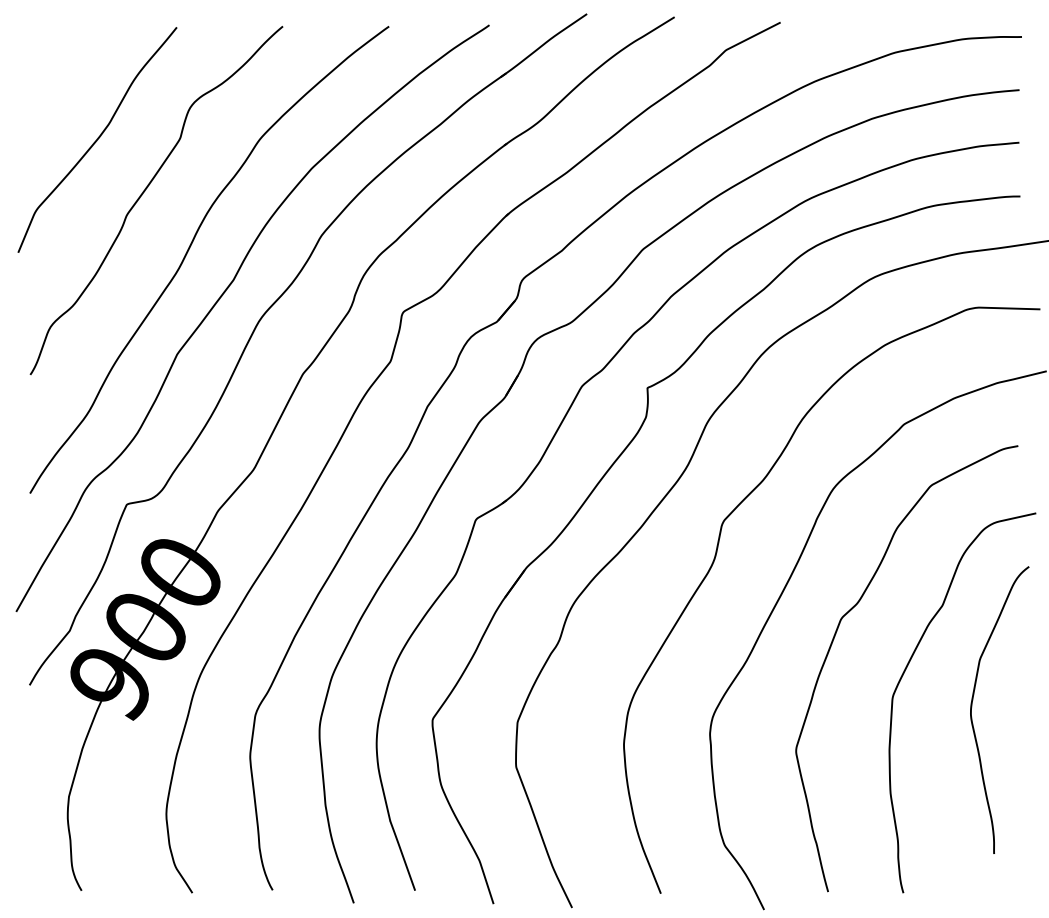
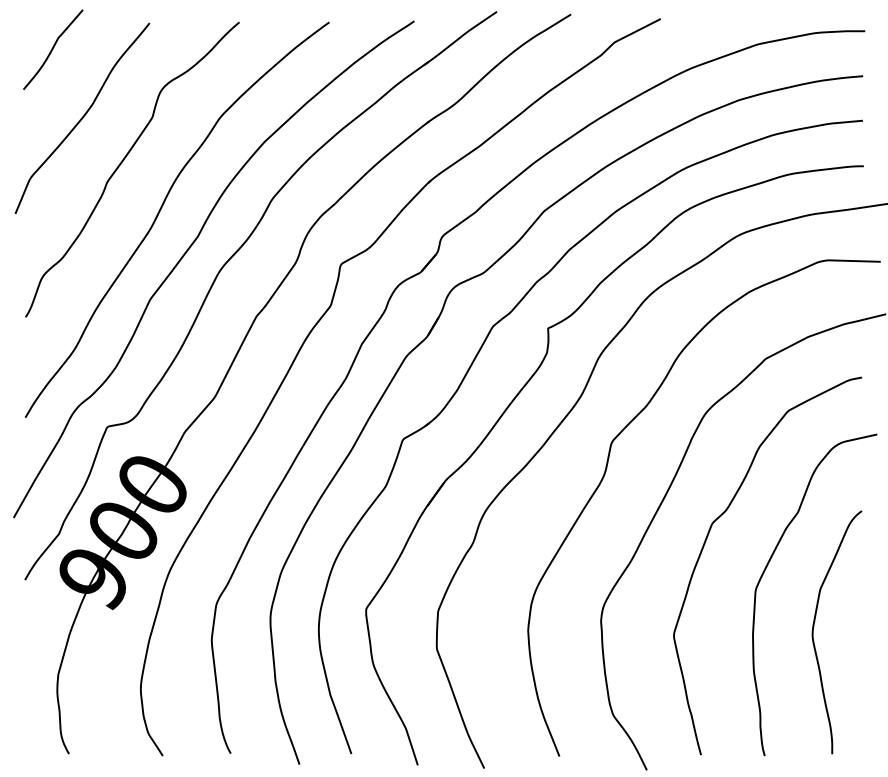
curve: (62, 58) -> (52, 49), added
curve: (972, 707) -> (813, 630), moved

